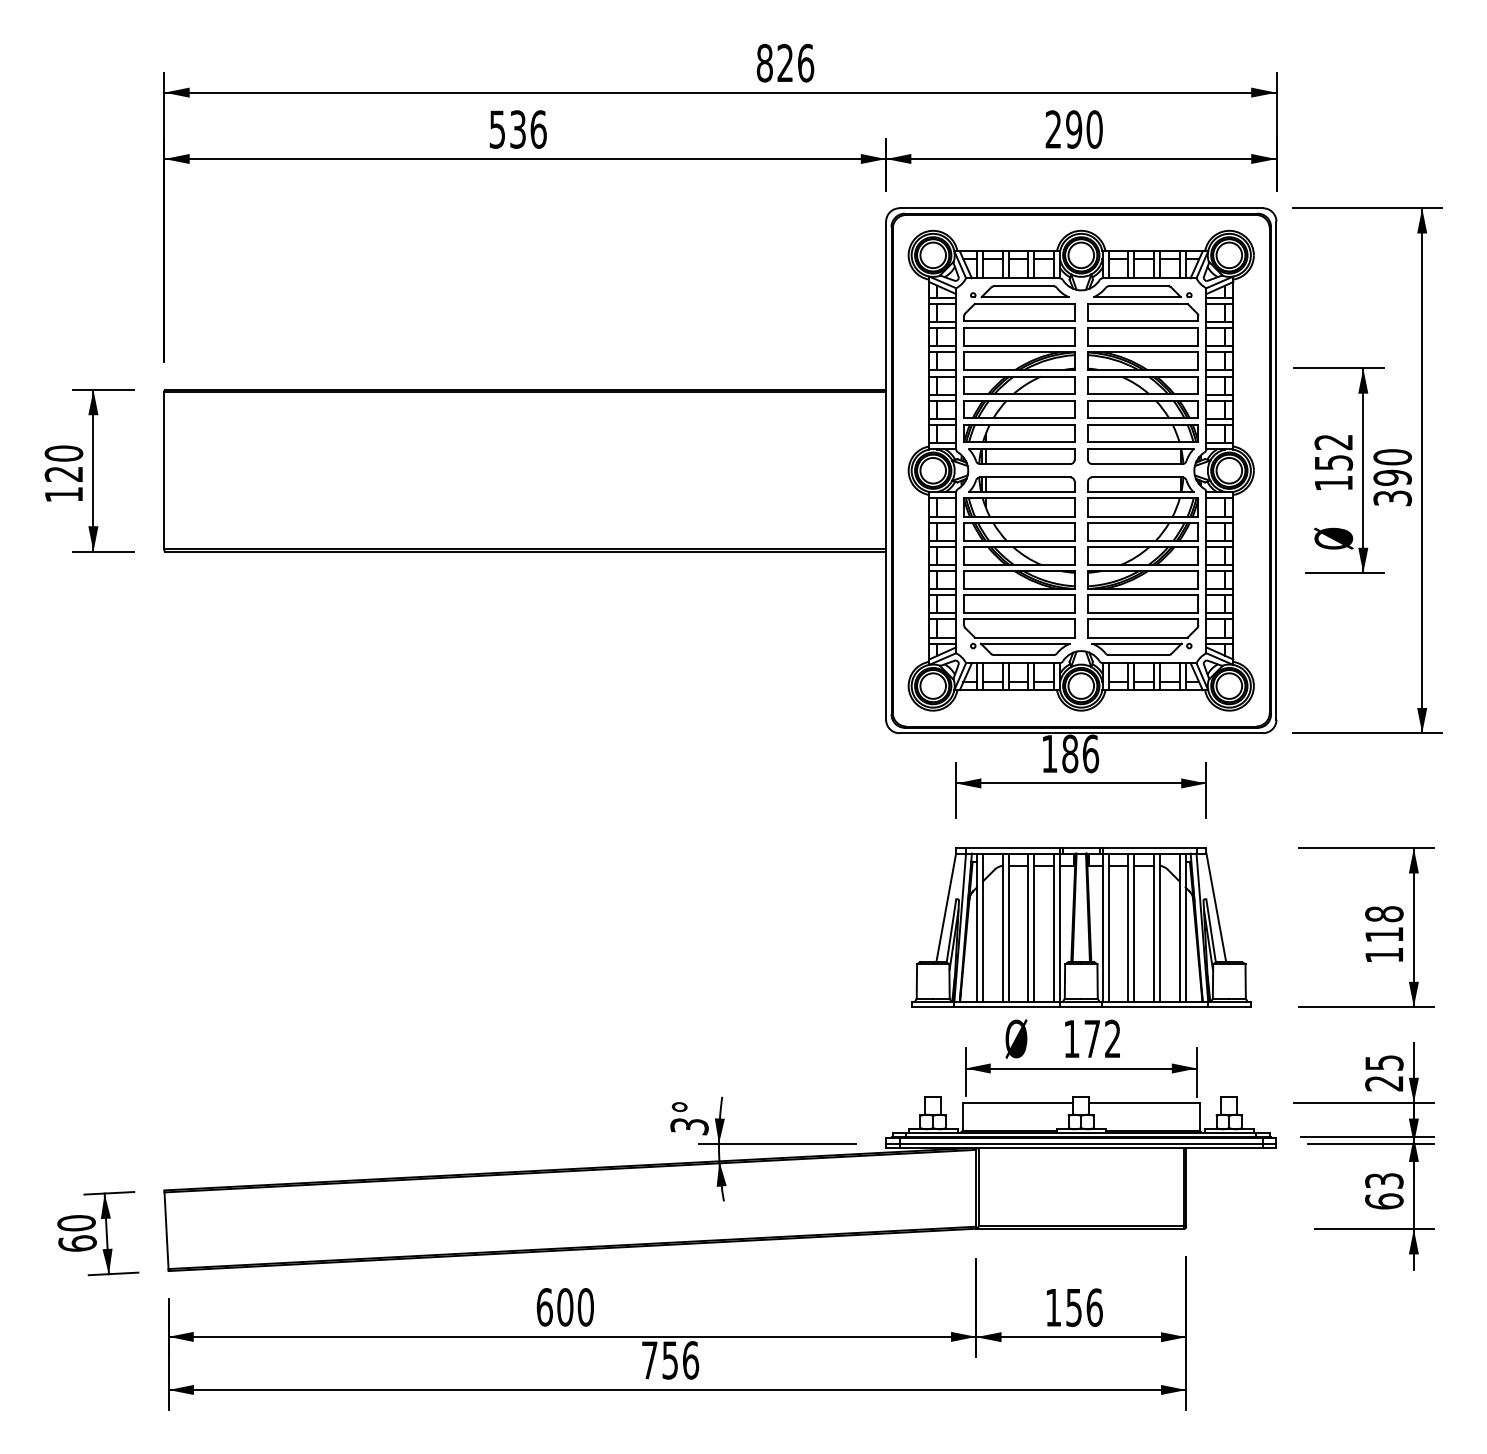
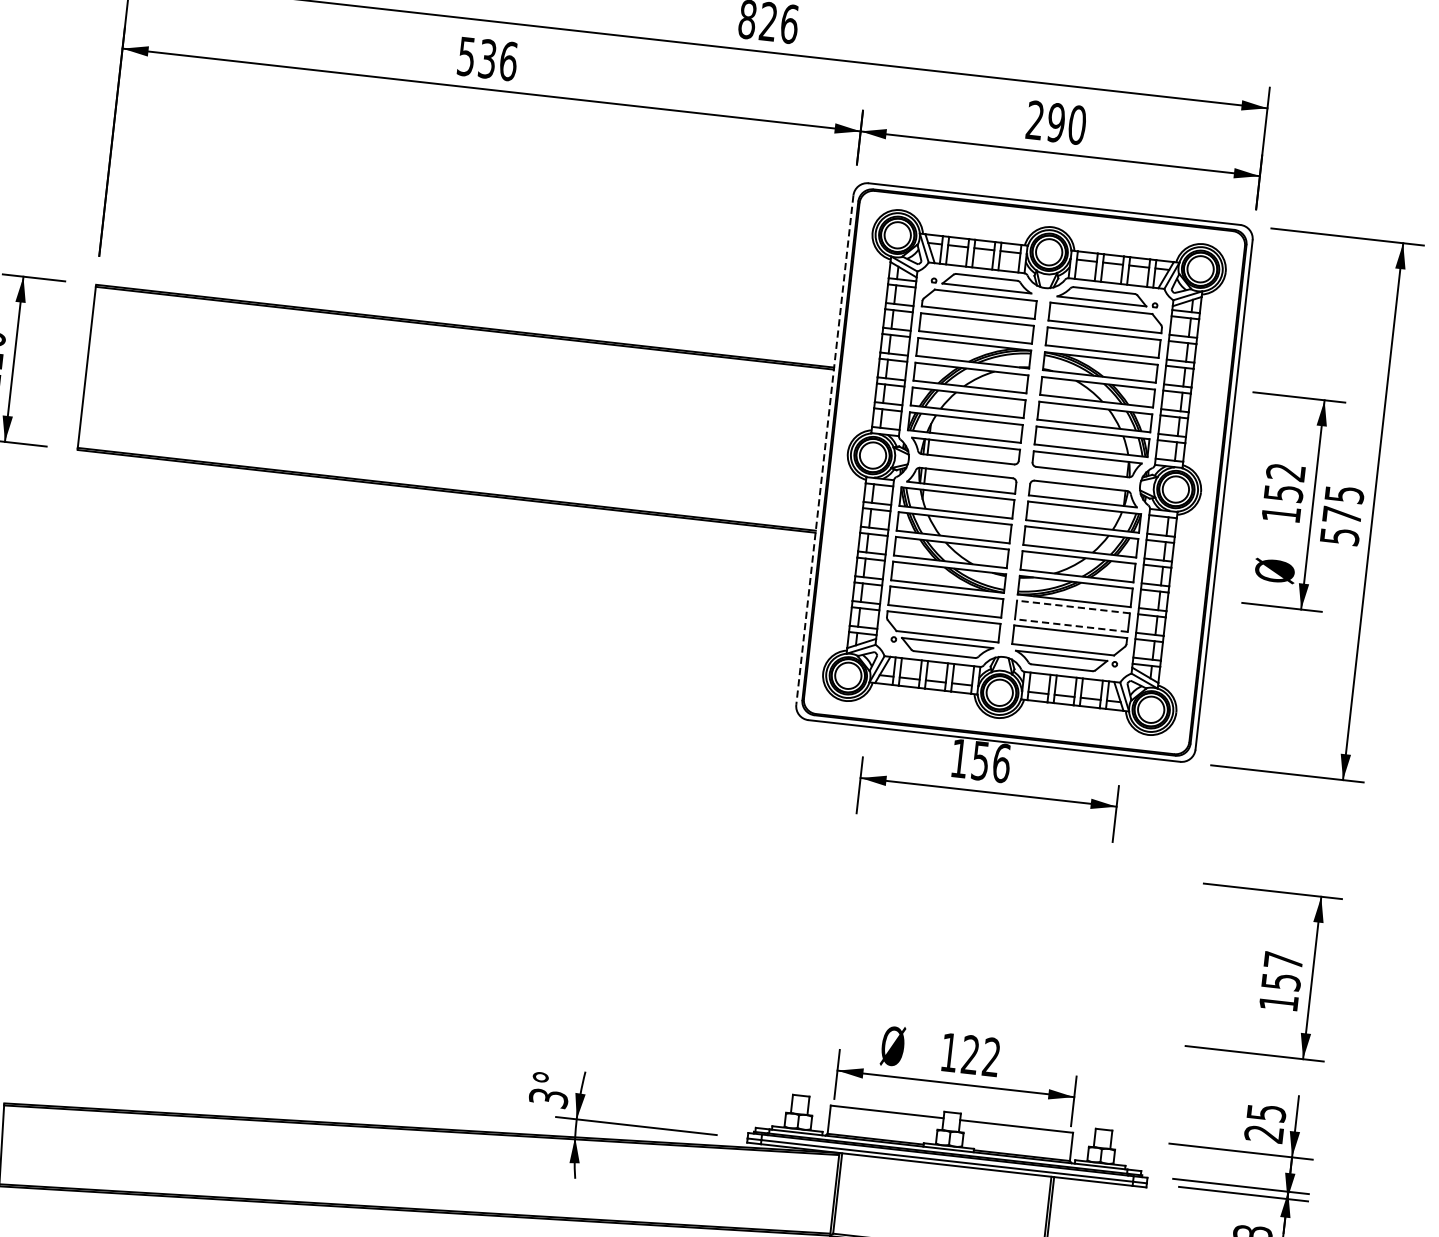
line: (886, 471) -> (825, 450), solid -> dashed
text: (1392, 477) -> (1341, 515), 390 -> 575
line: (1142, 595) -> (1072, 607), solid -> dashed
line: (1142, 613) -> (1070, 625), solid -> dashed
text: (1070, 753) -> (981, 760), 186 -> 156
text: (1384, 924) -> (1282, 971), 118 -> 157
part: (1081, 927) -> (972, 939), removed
text: (1091, 1038) -> (969, 1054), 172 -> 122

